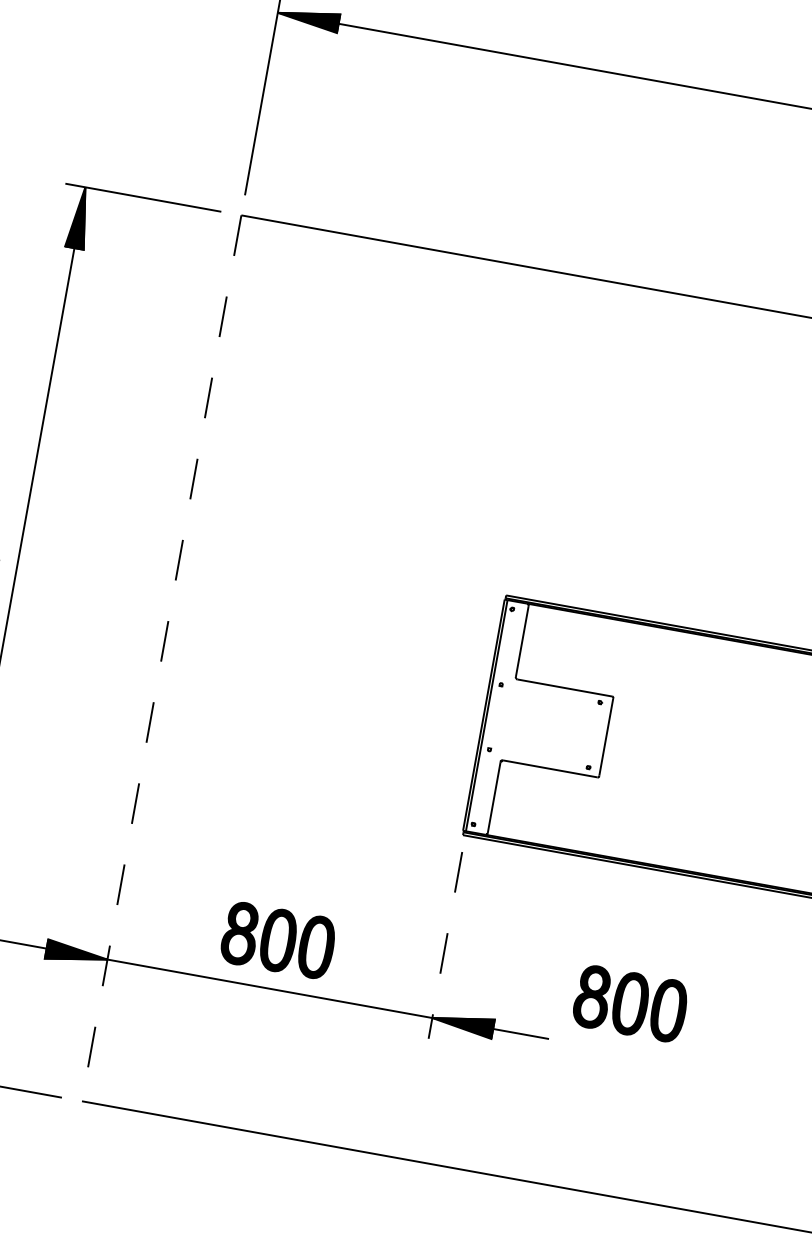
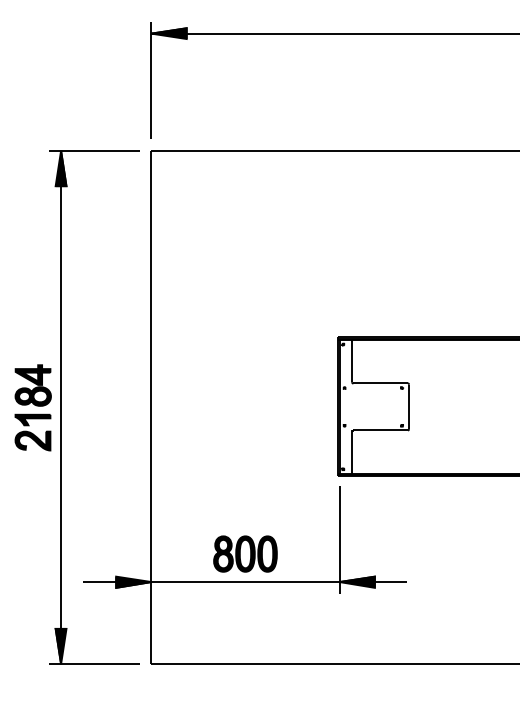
line: (161, 658) -> (151, 407), dashed -> solid
line: (445, 946) -> (339, 540), dashed -> solid
part: (630, 1002) -> (449, 553), removed

